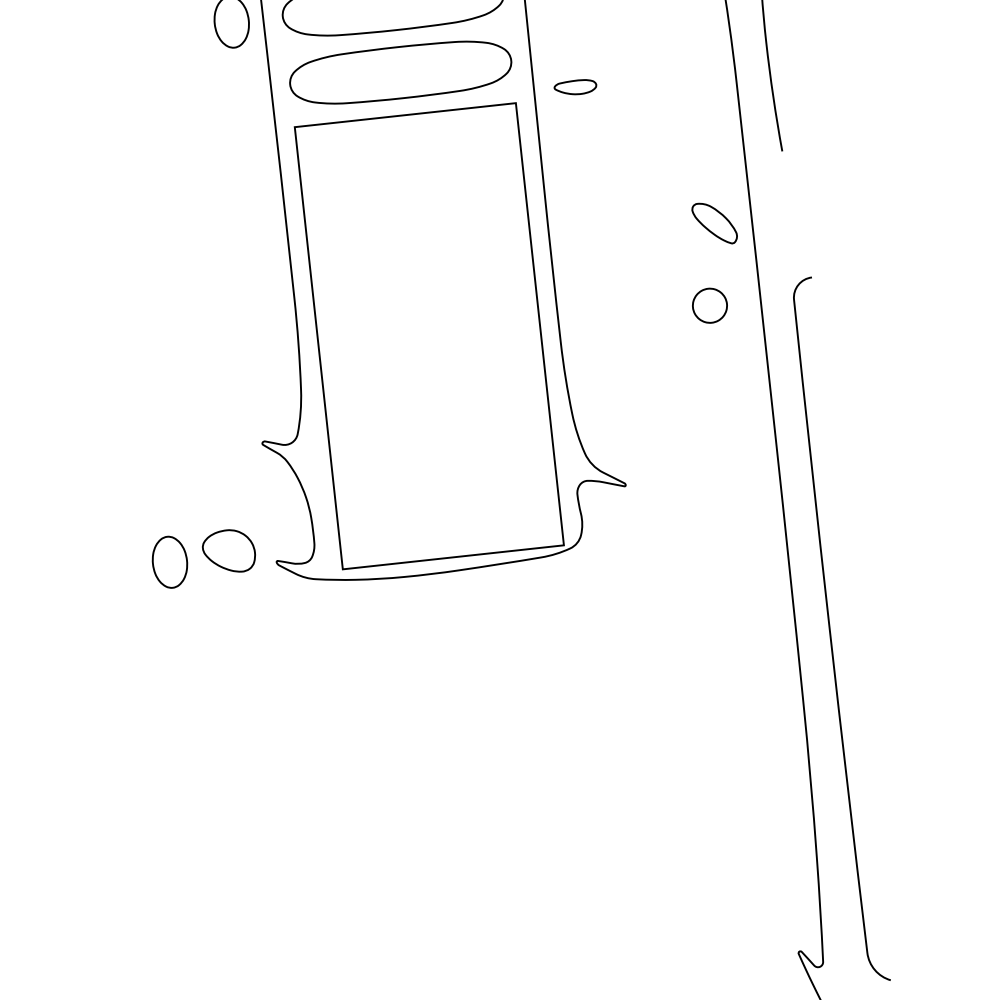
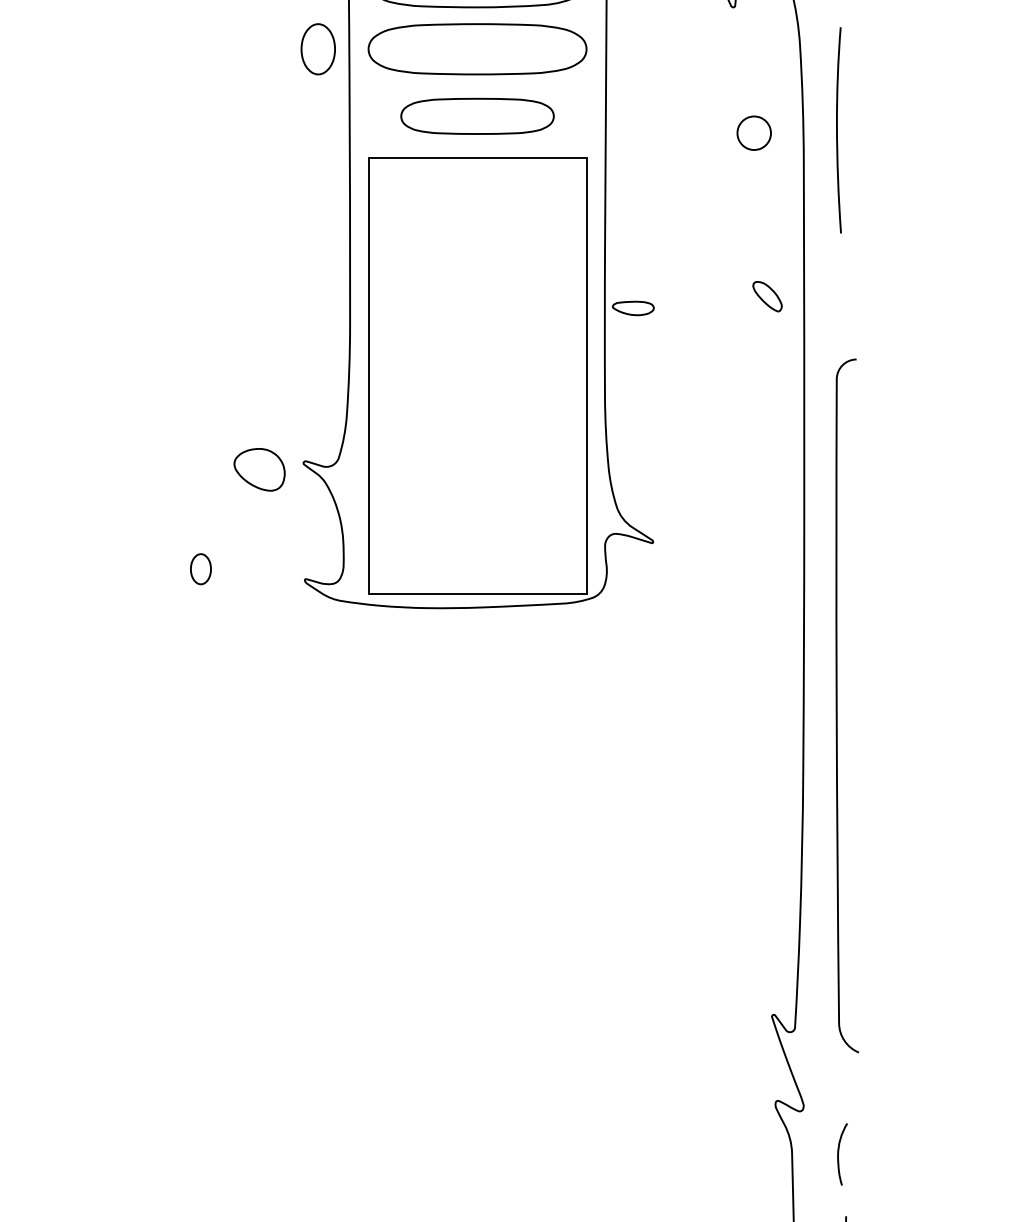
part: (400, 72) -> (477, 116), size x0.7
part: (575, 87) -> (633, 308), moved
part: (714, 223) -> (767, 296), size x0.7
part: (709, 305) -> (753, 132), moved
part: (228, 551) -> (259, 469), moved
part: (169, 562) -> (200, 569), size x0.6

